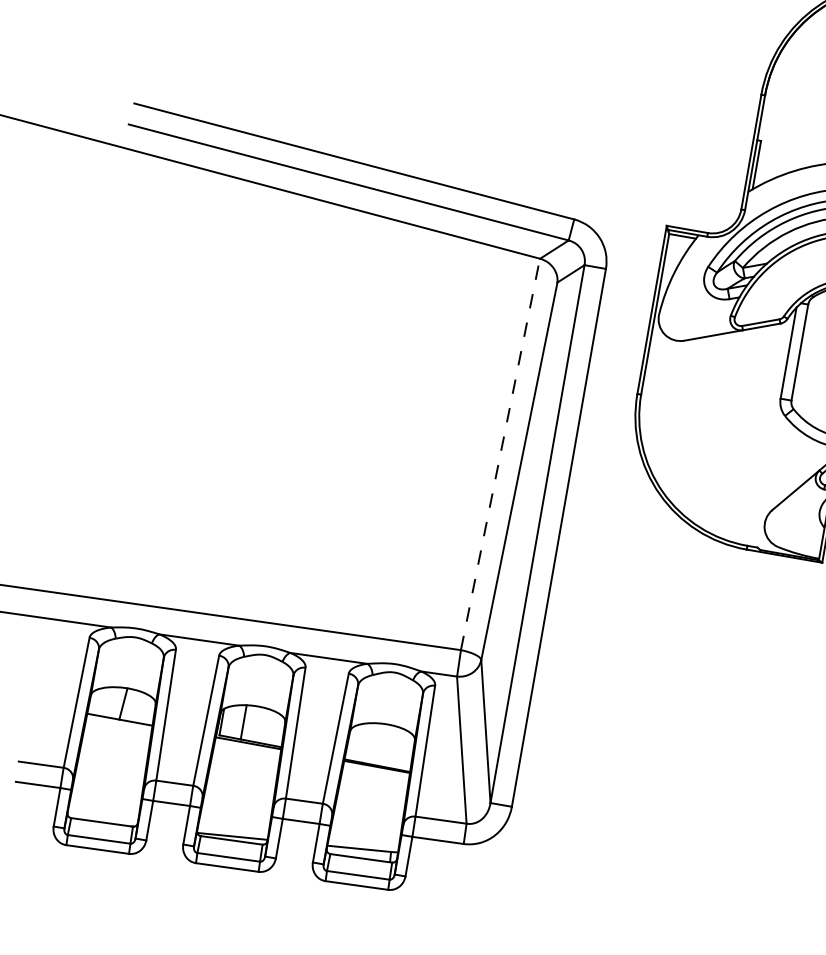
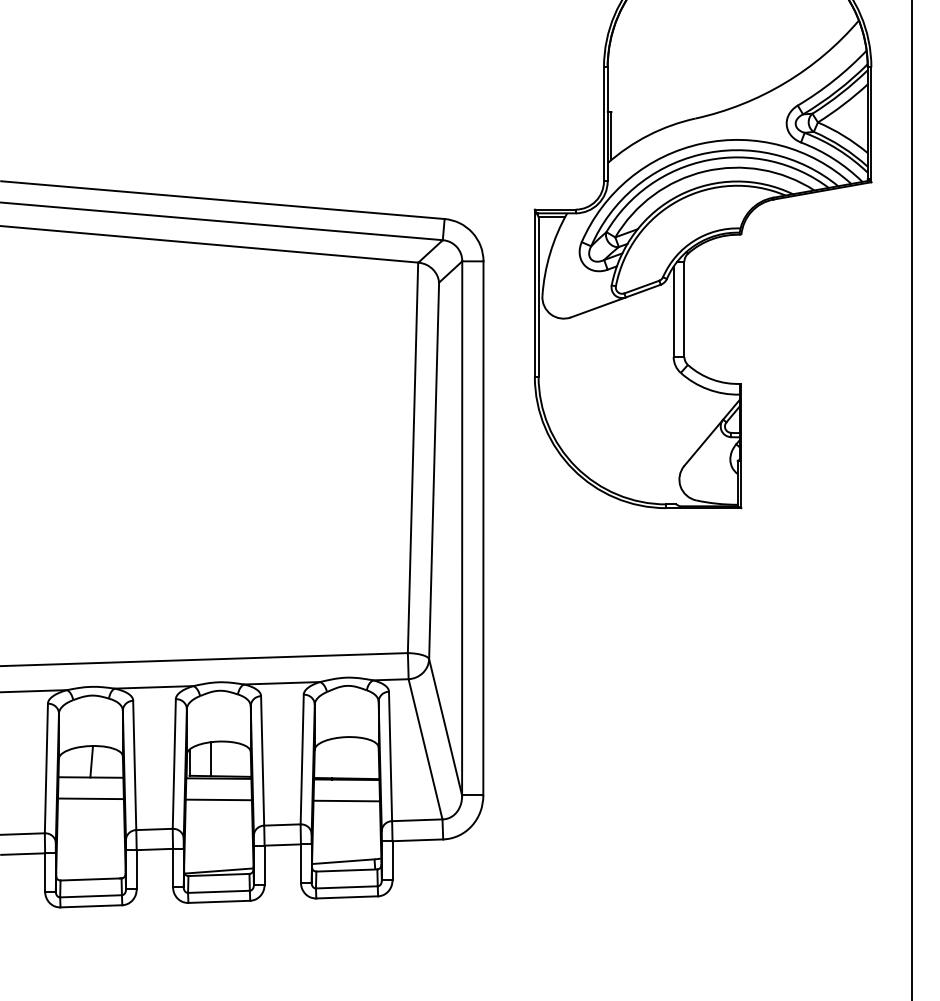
line: (500, 454) -> (413, 457), dashed -> solid
line: (115, 740) -> (90, 798), added
line: (244, 764) -> (218, 799), added
line: (373, 787) -> (346, 800), added

